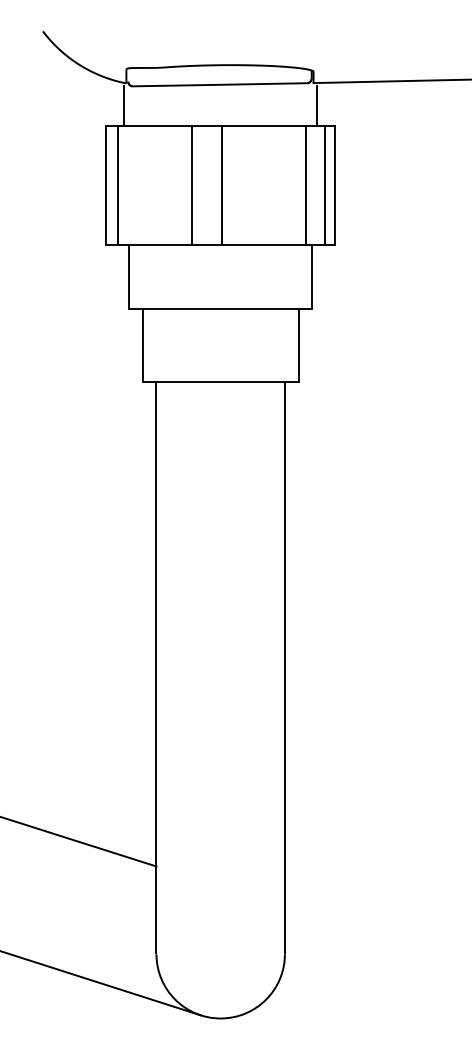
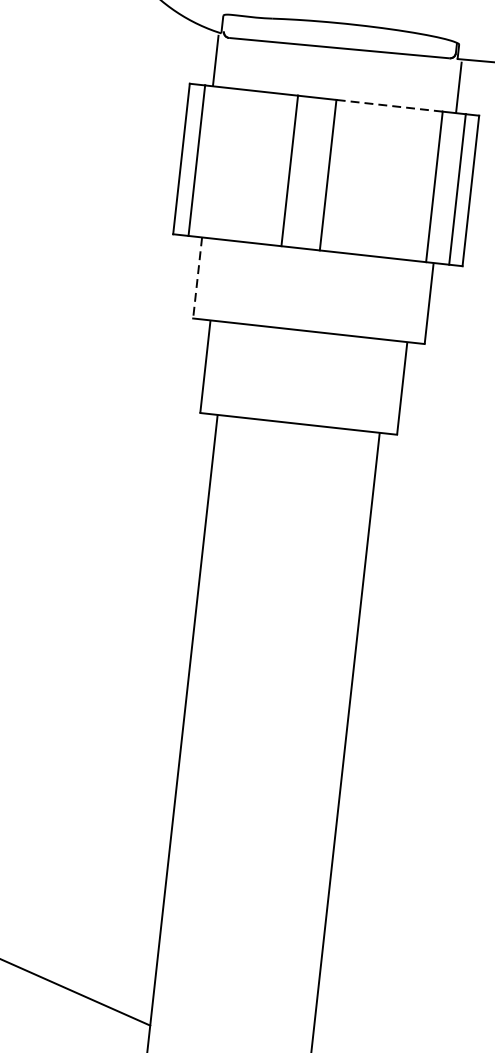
line: (263, 125) -> (388, 105), solid -> dashed
line: (128, 277) -> (196, 278), solid -> dashed

